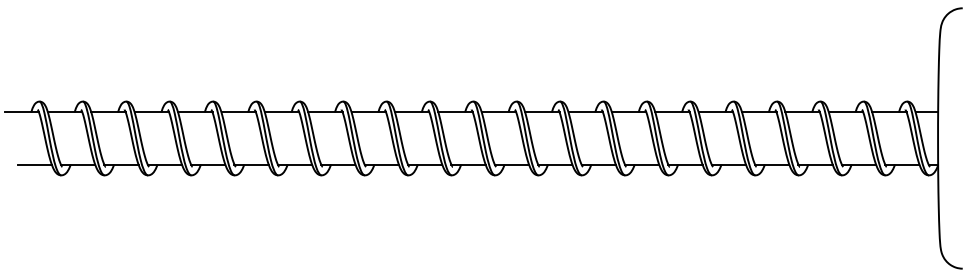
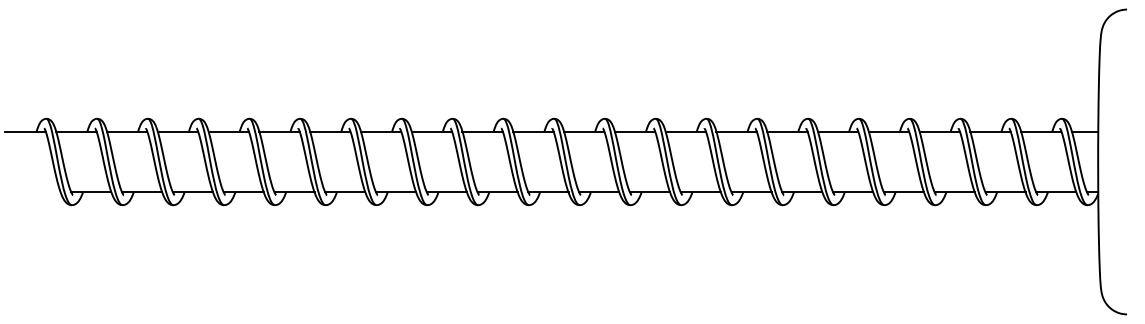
line: (34, 164) -> (40, 192), removed

